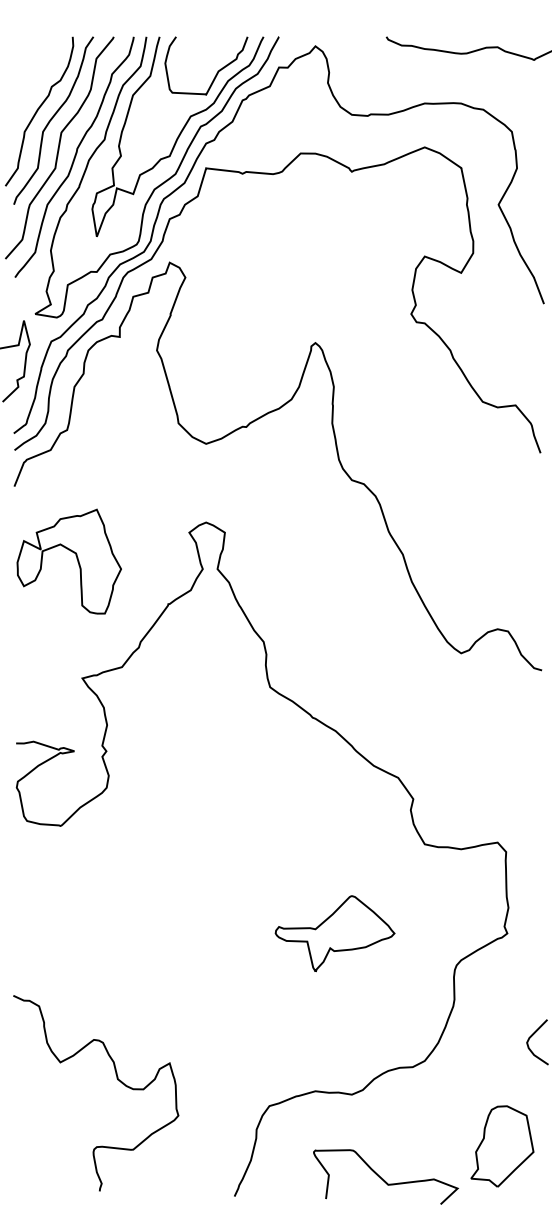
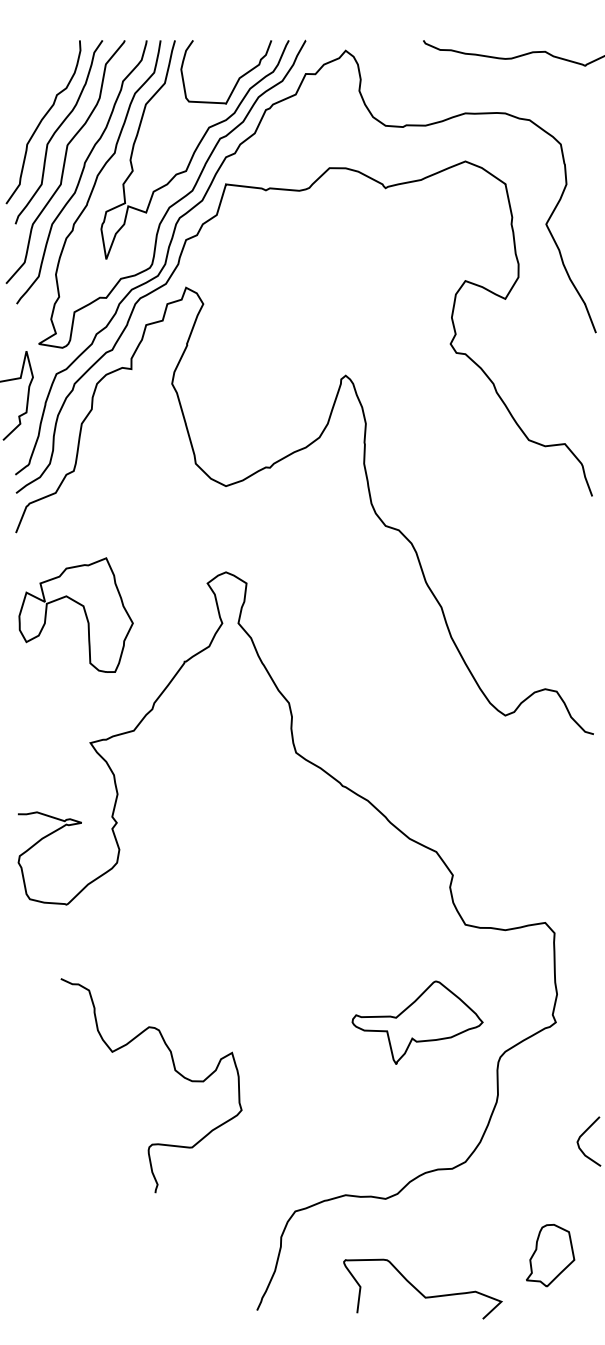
part: (334, 933) -> (416, 1022), moved
curve: (117, 1080) -> (174, 1071), moved
part: (502, 1146) -> (550, 1255), size x0.7

